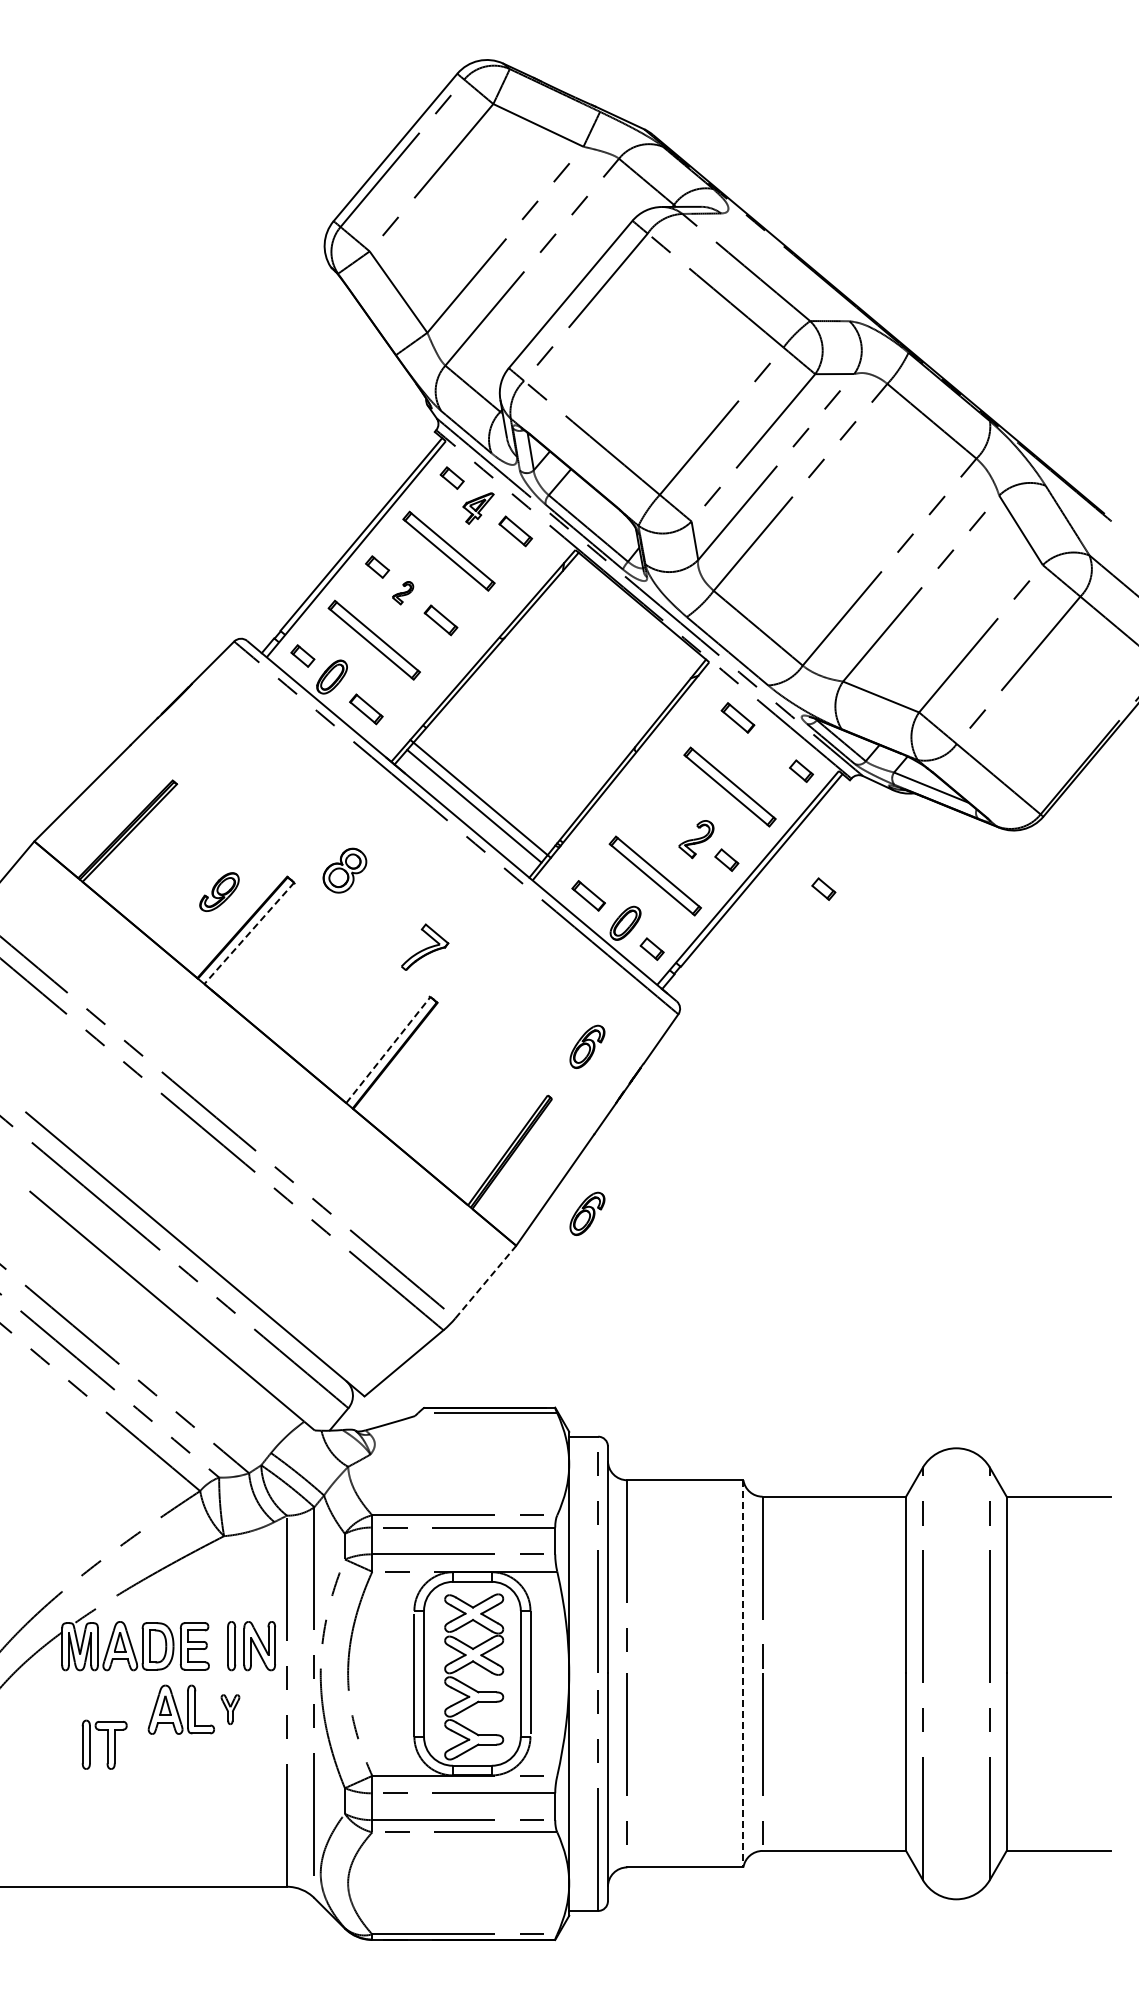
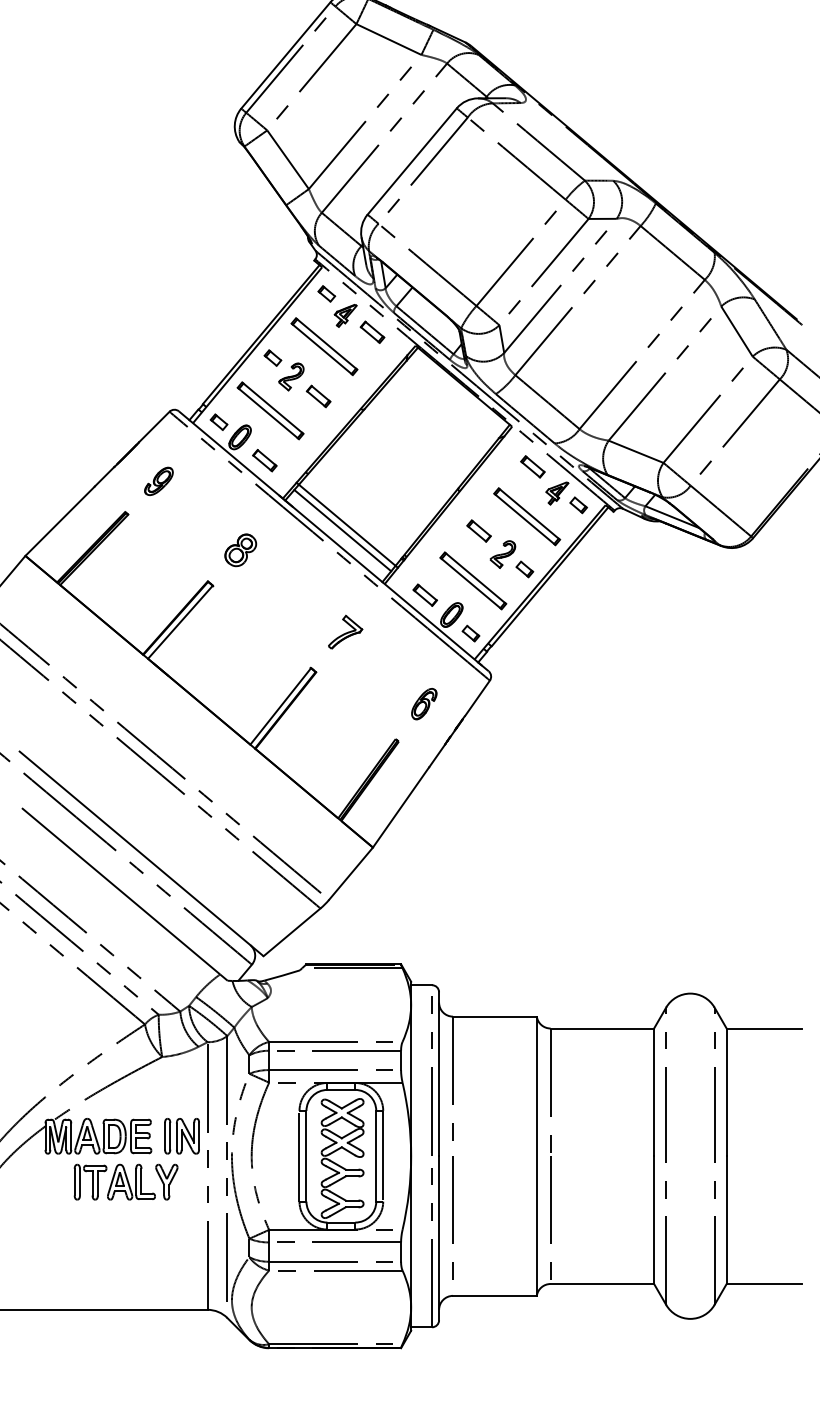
part: (402, 592) -> (290, 376), size x1.67
part: (771, 754) -> (557, 493), added
part: (663, 806) -> (479, 530), added
part: (344, 870) -> (240, 550), moved
part: (823, 888) -> (594, 589), removed
part: (219, 891) -> (158, 480), moved
line: (249, 933) -> (180, 622), dashed -> solid
part: (425, 946) -> (345, 631), moved
line: (388, 1050) -> (280, 706), dashed -> solid
part: (587, 1213) -> (424, 824), removed
line: (486, 1281) -> (351, 873), dashed -> solid
line: (743, 1673) -> (536, 1156), dashed -> solid
part: (230, 1709) -> (166, 1181), size x1.67
part: (104, 1744) -> (90, 1181), moved

